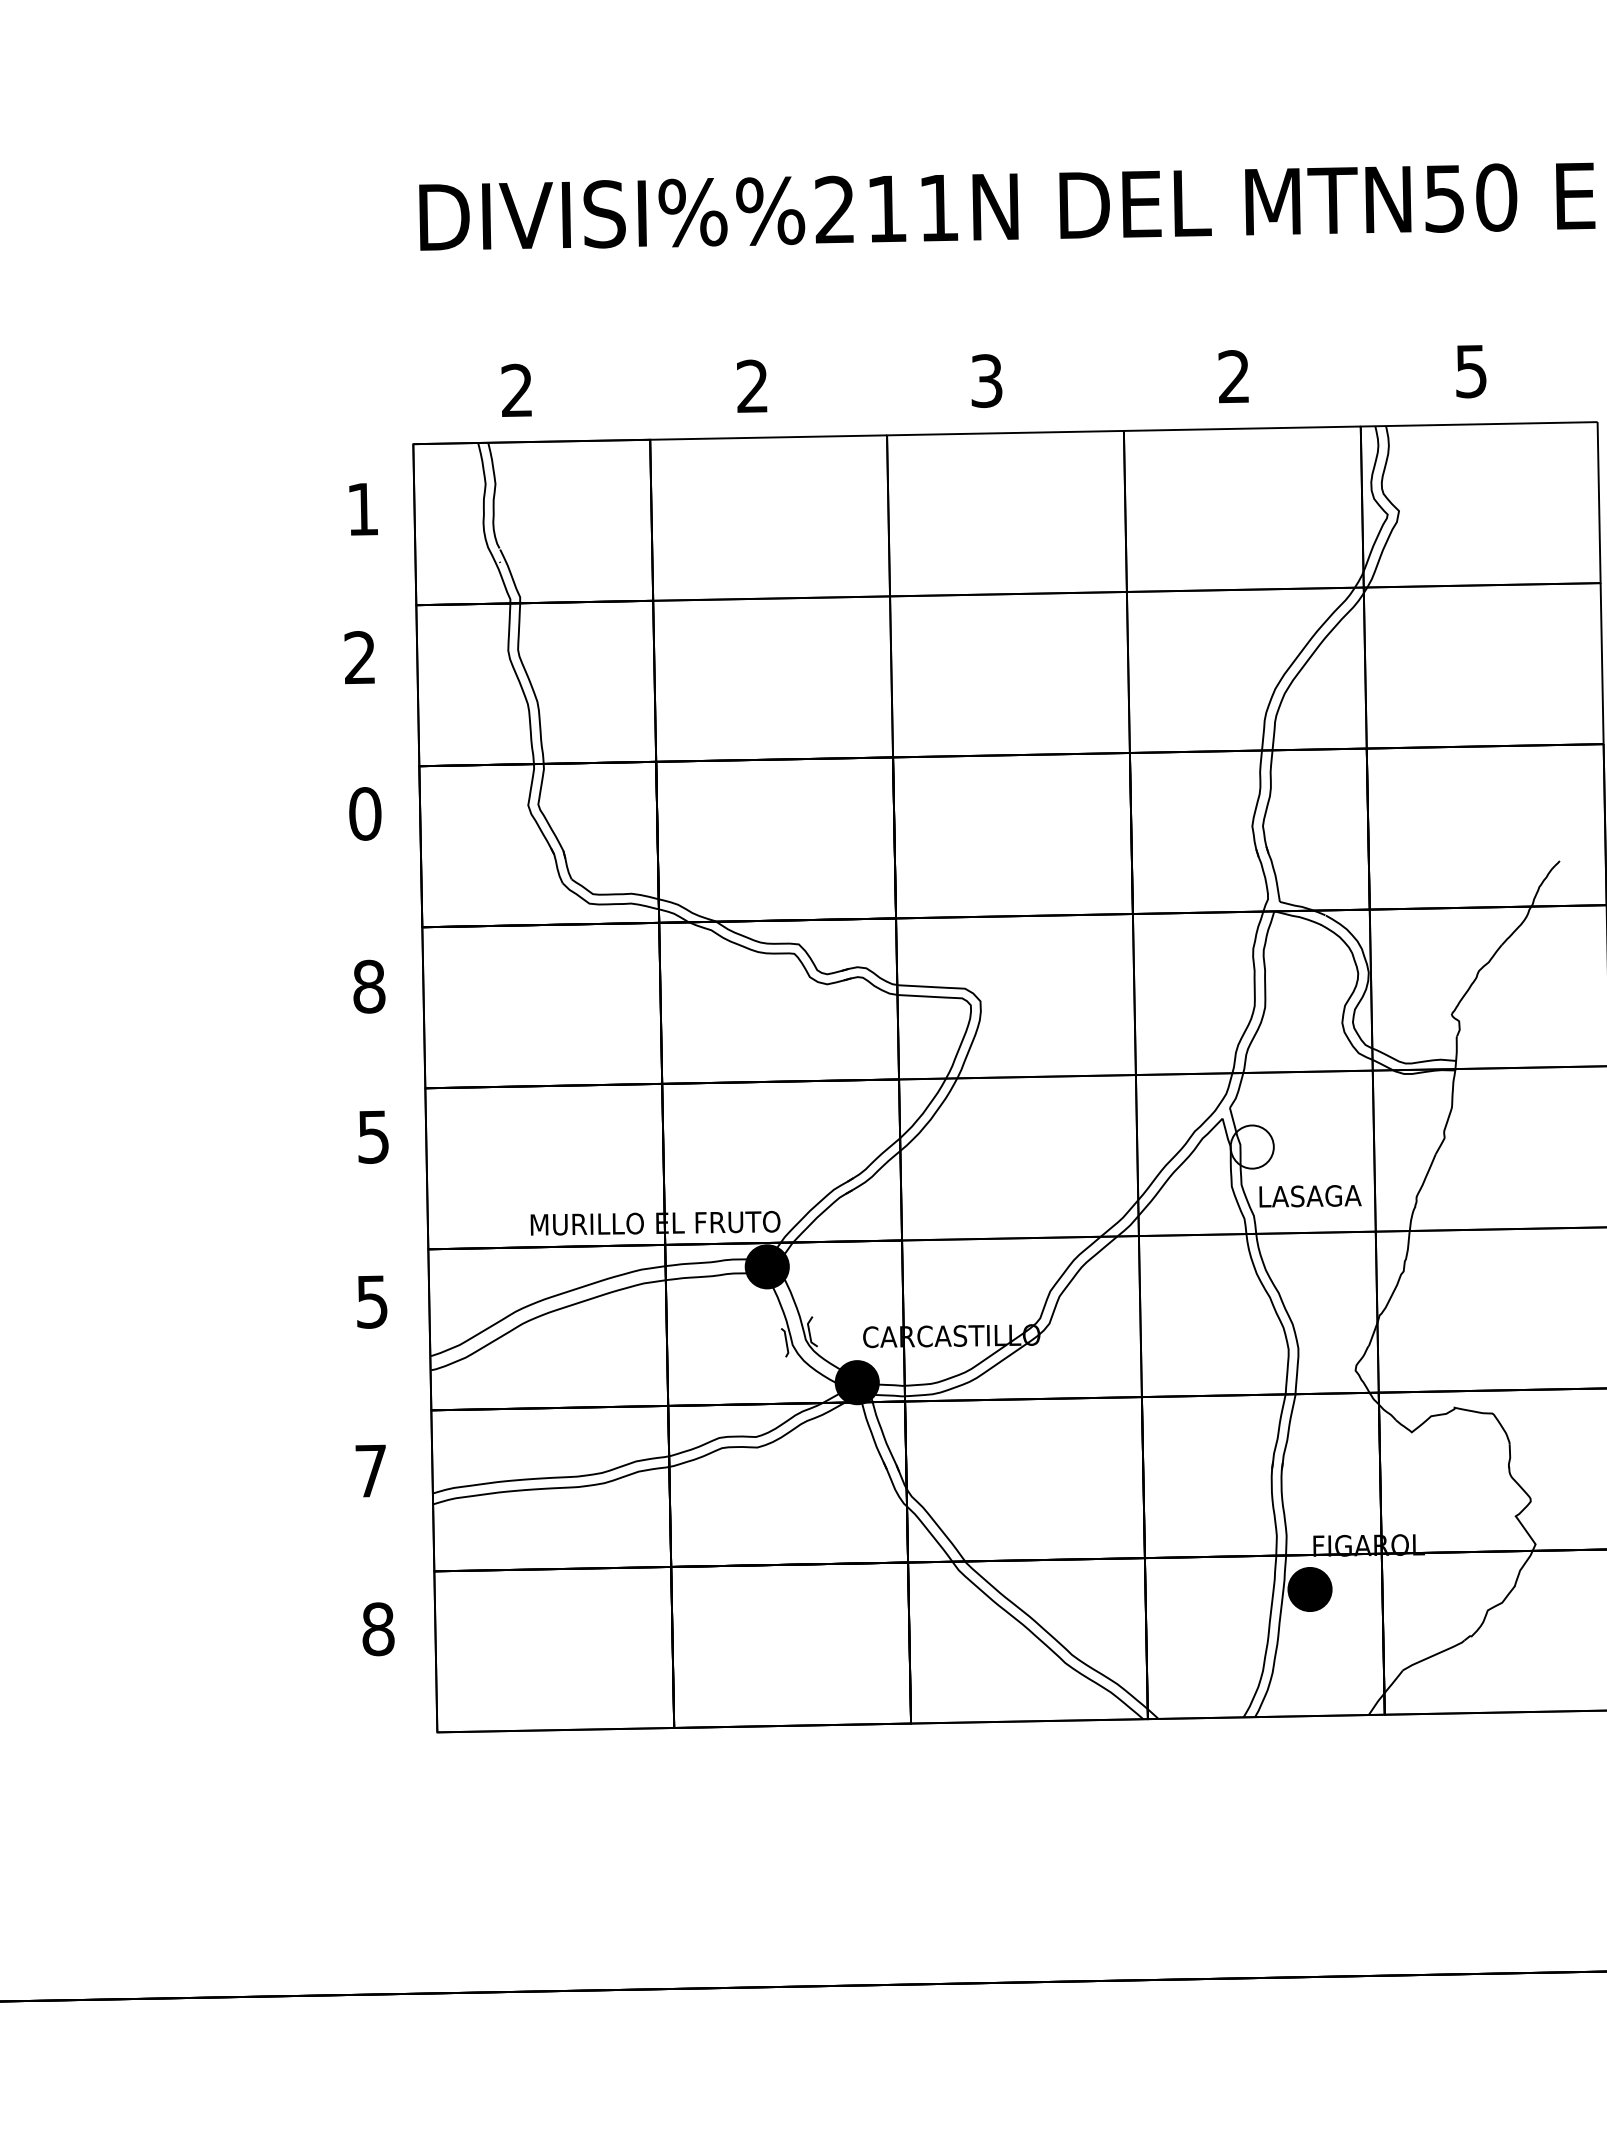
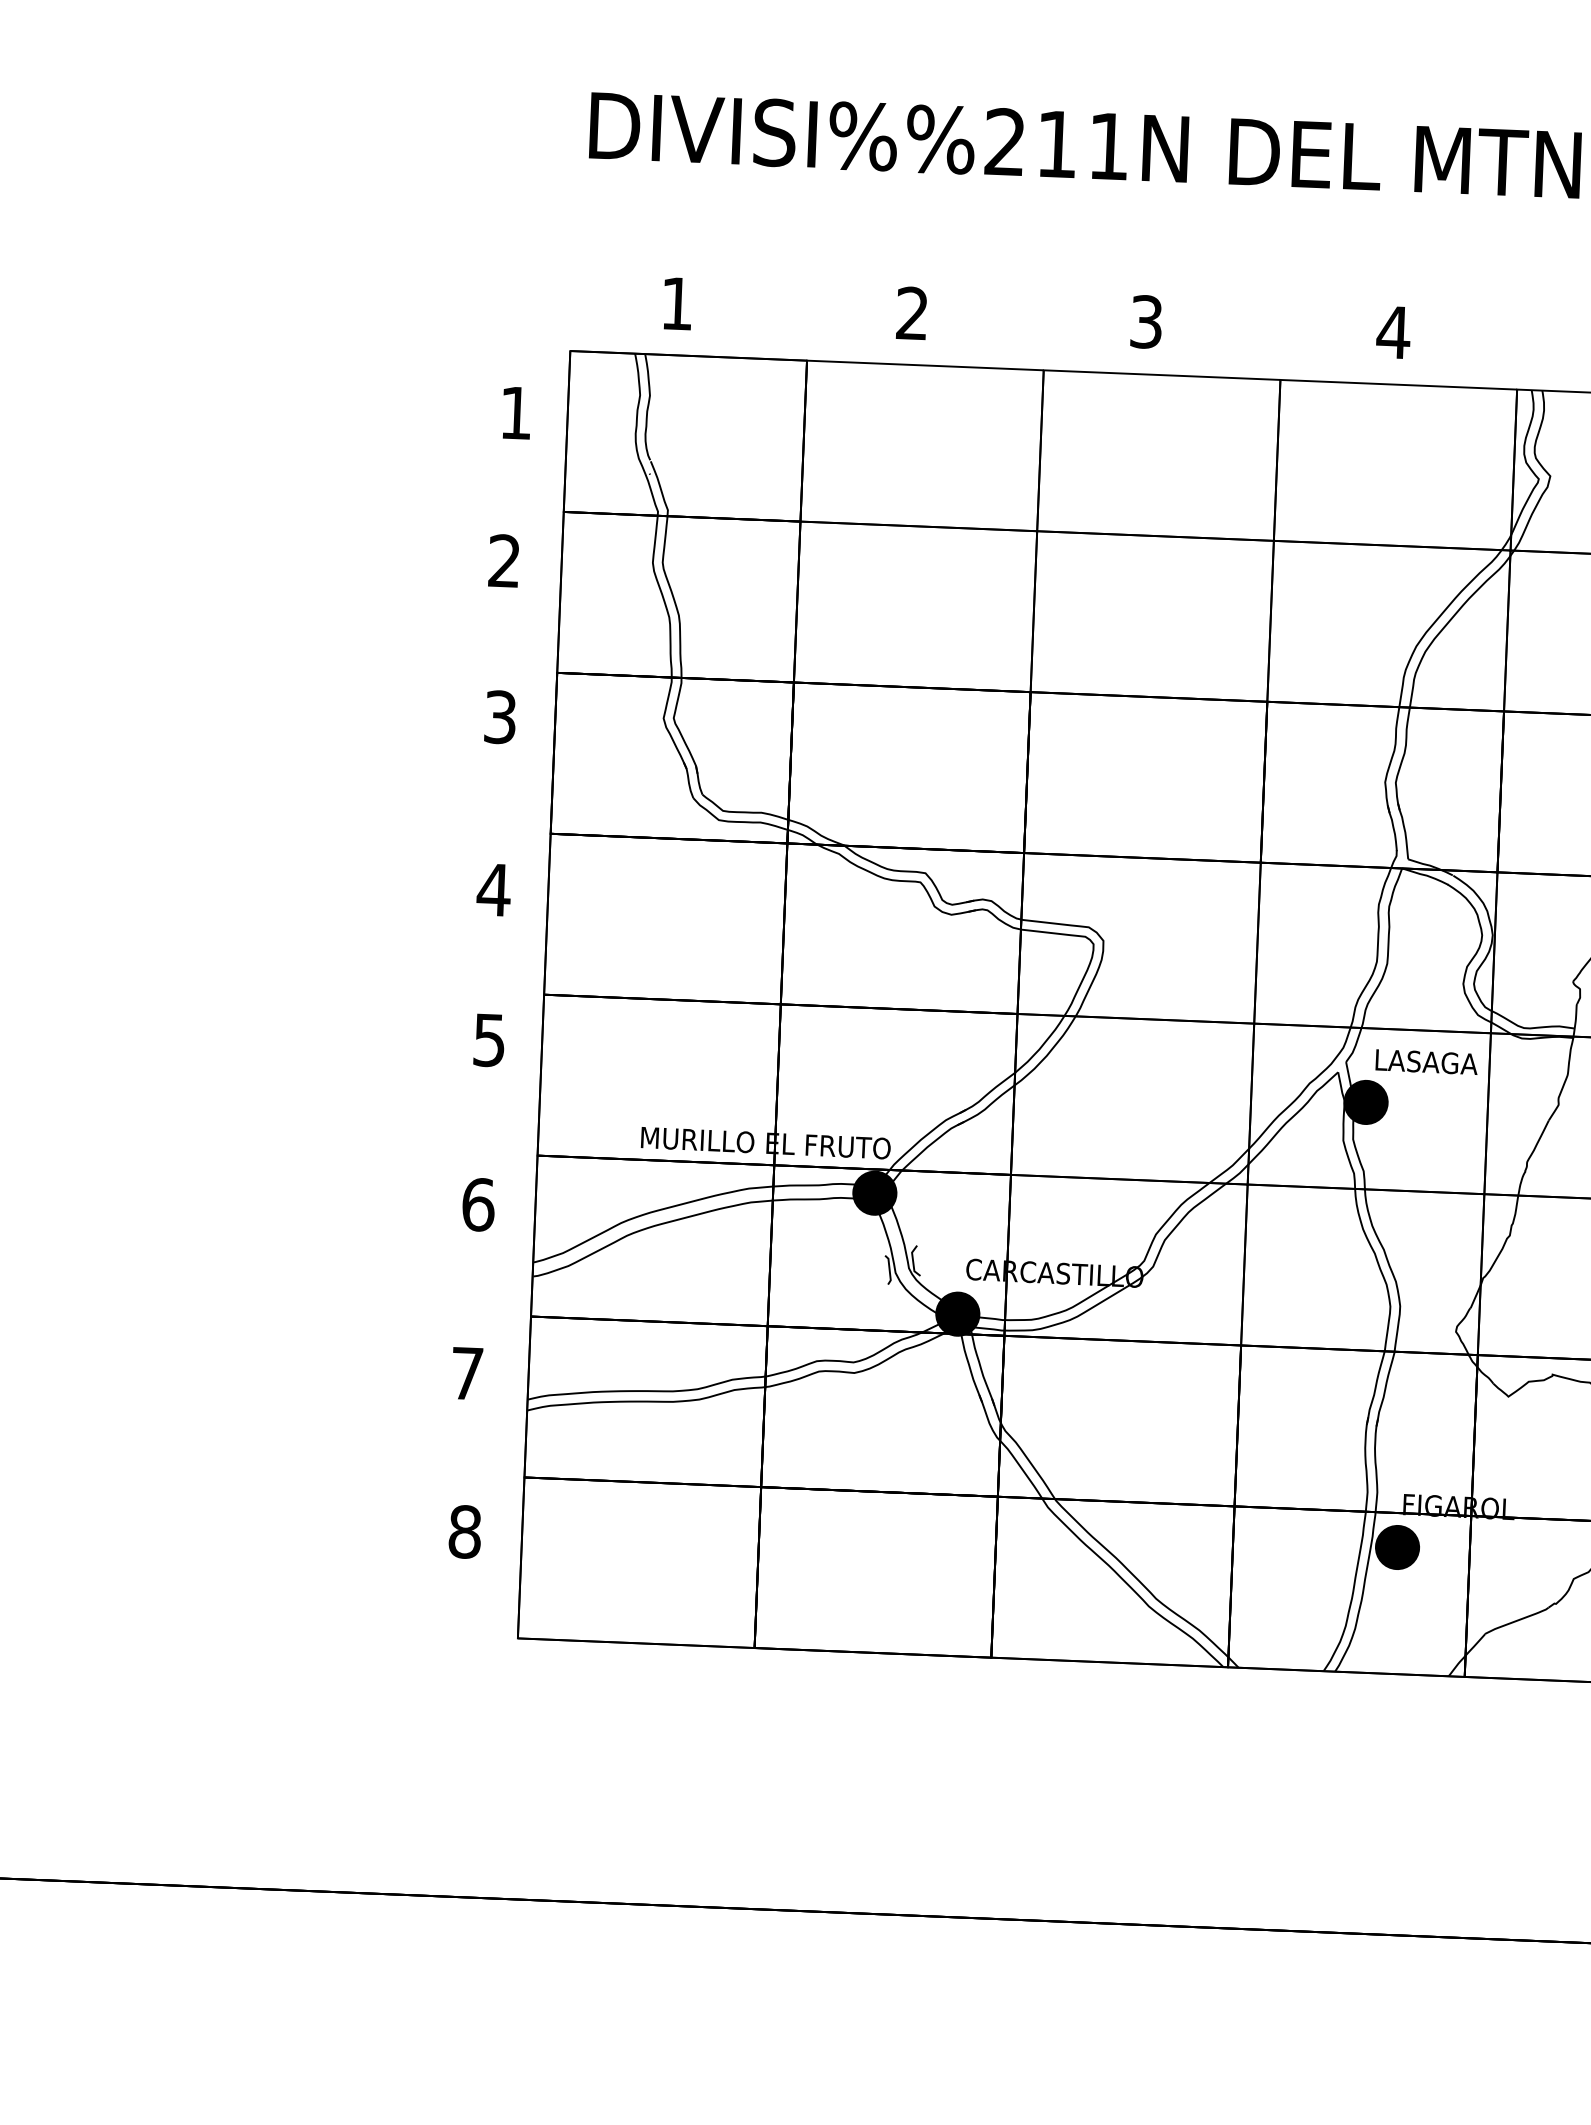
text: (1234, 376) -> (1394, 332), 2 -> 4
text: (516, 389) -> (676, 302), 2 -> 1
text: (365, 813) -> (500, 716), 0 -> 3
text: (369, 986) -> (494, 889), 8 -> 4
fill: (1251, 1146) -> (1365, 1101), added
text: (1310, 1196) -> (1426, 1062), moved
text: (372, 1301) -> (478, 1204), 5 -> 6

